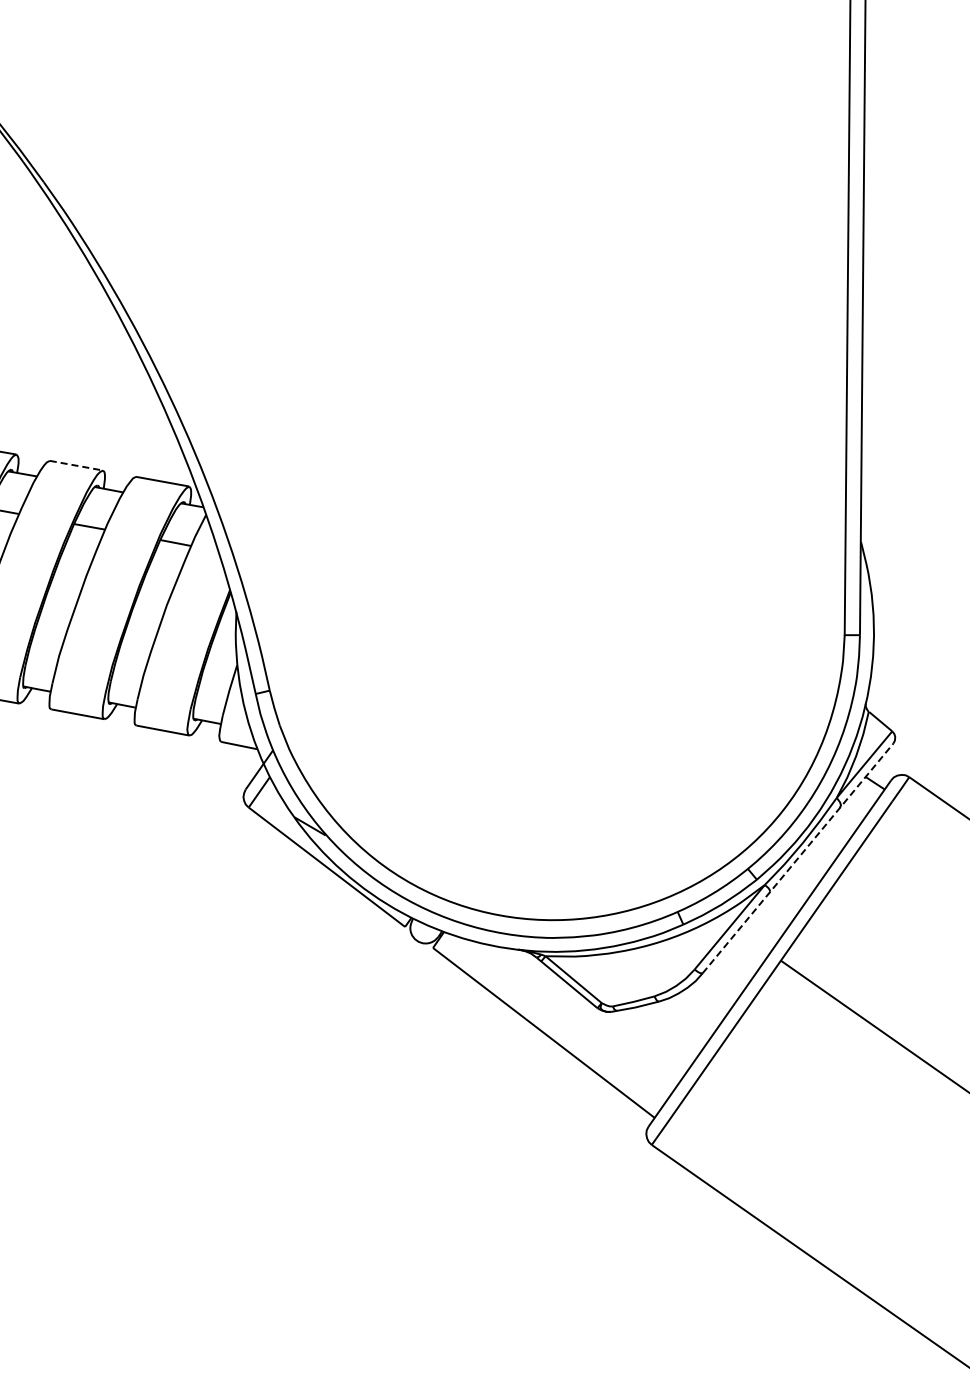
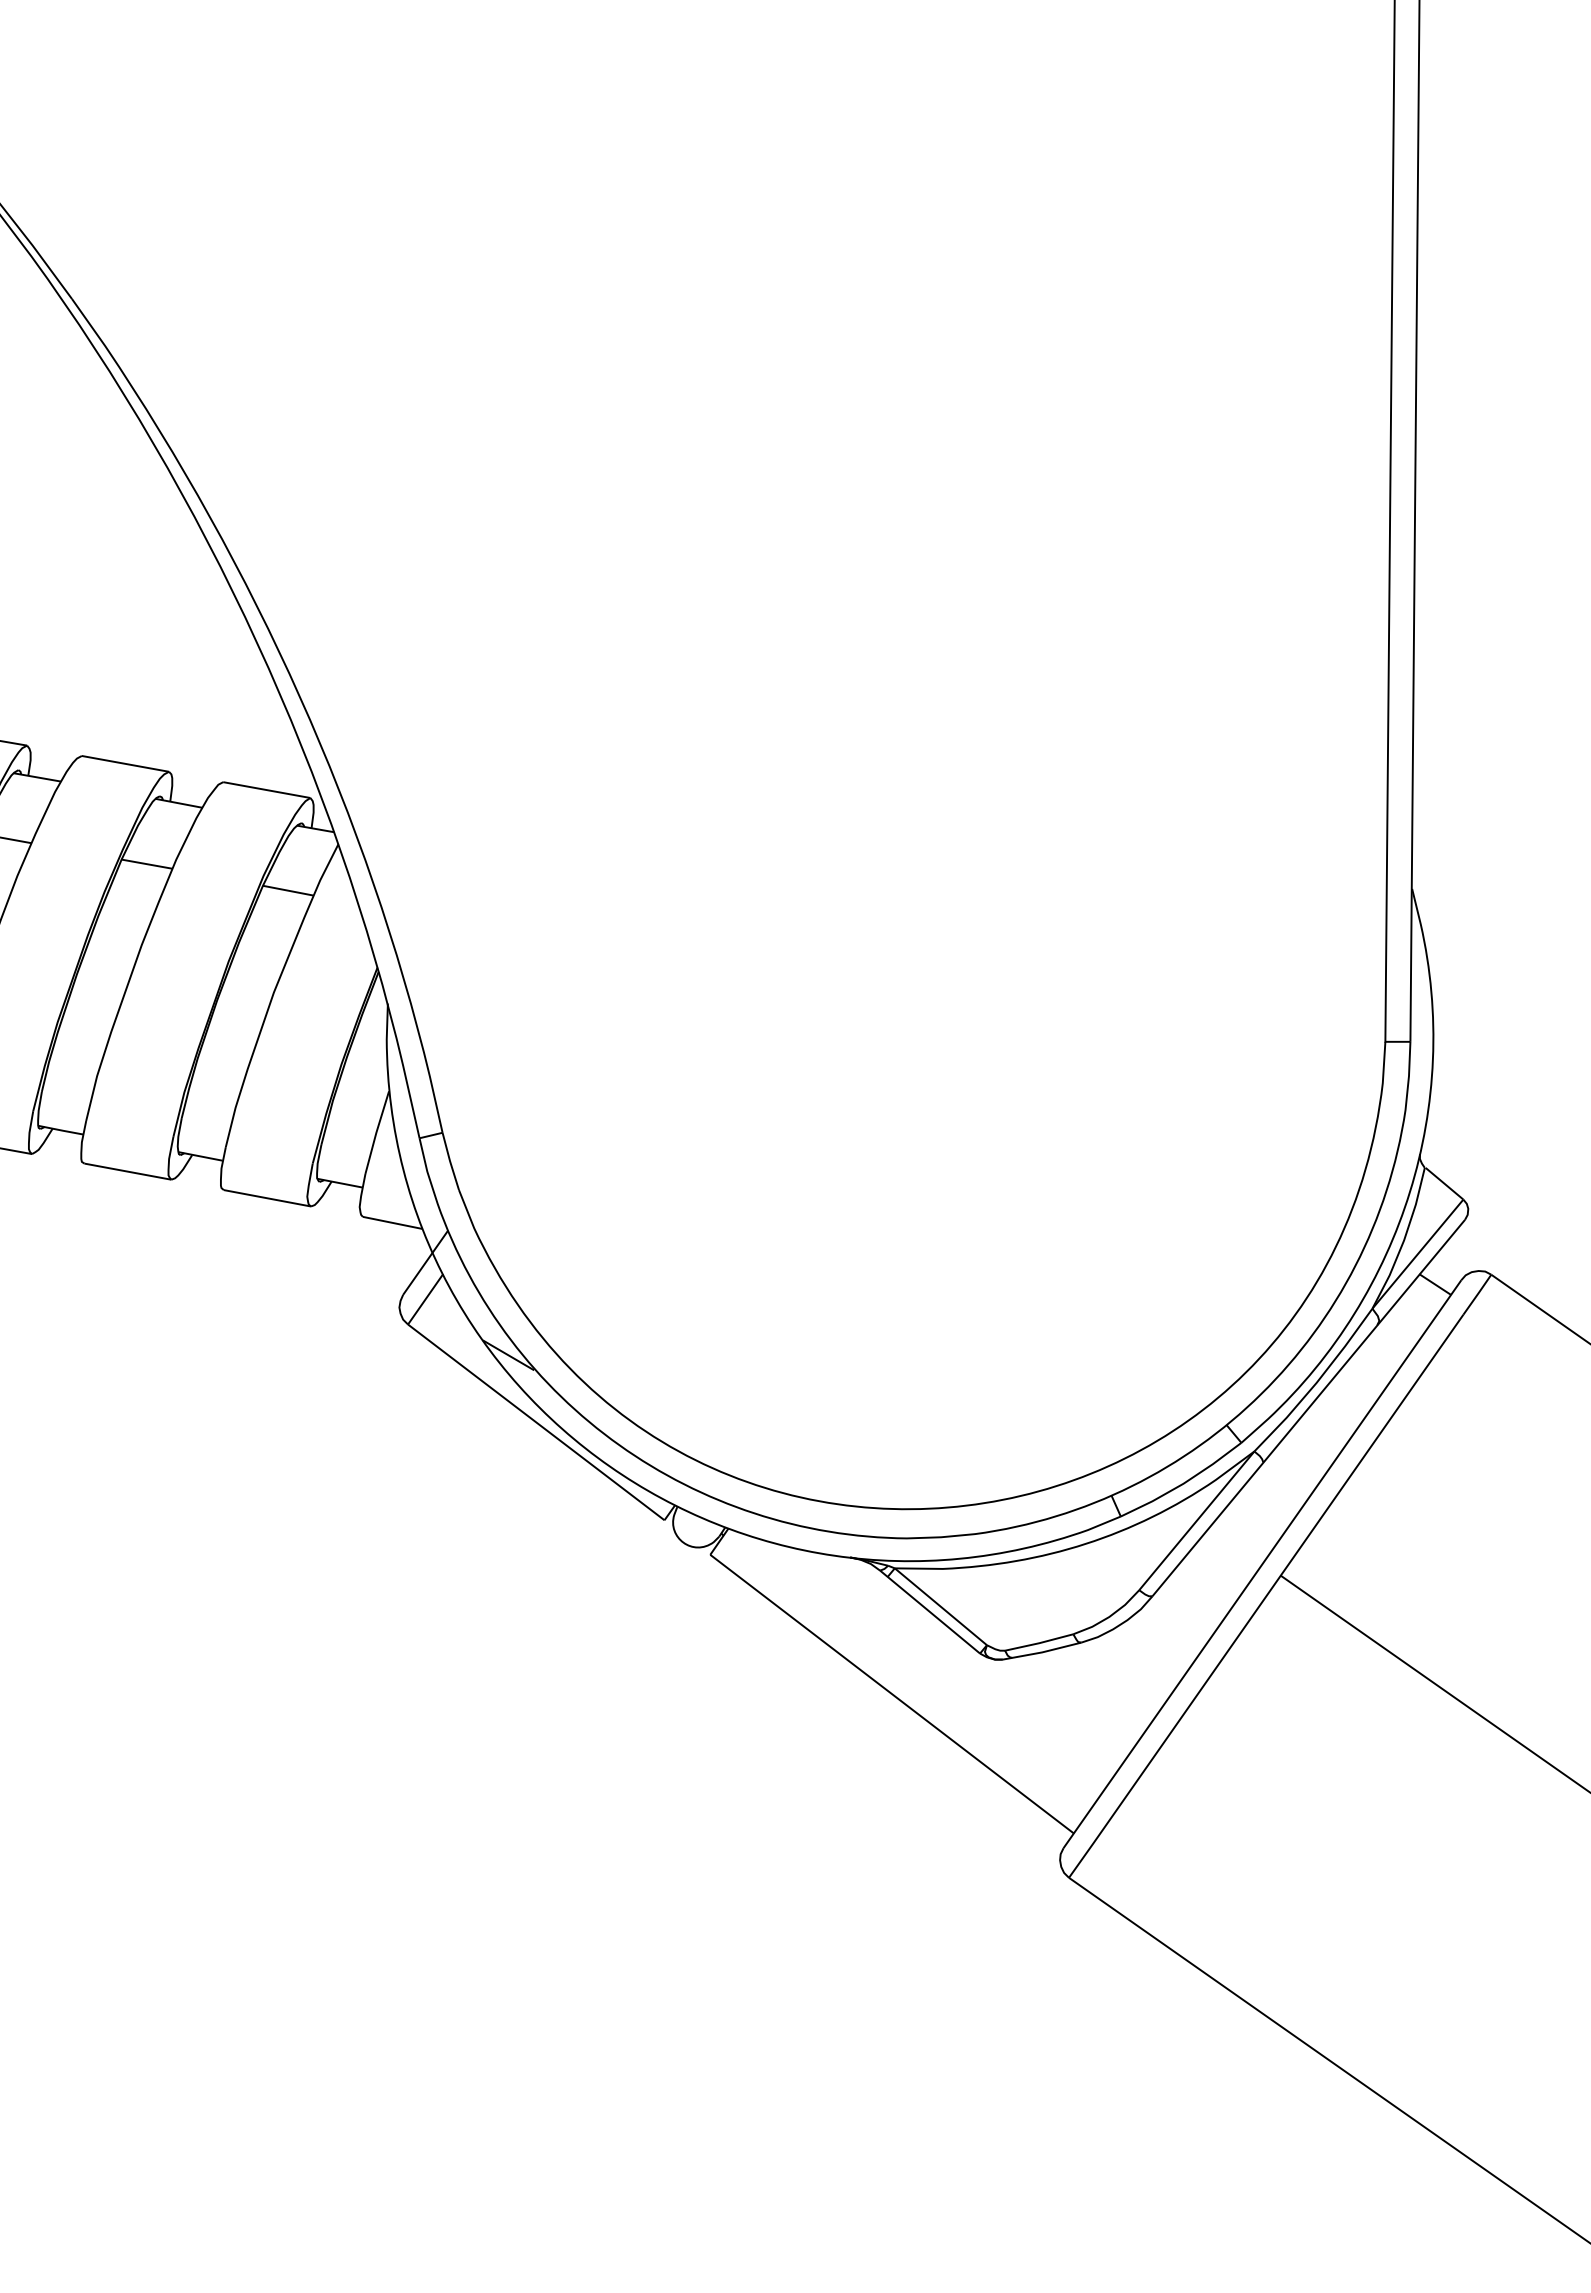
line: (76, 465) -> (125, 763), dashed -> solid
line: (798, 858) -> (1309, 1408), dashed -> solid

